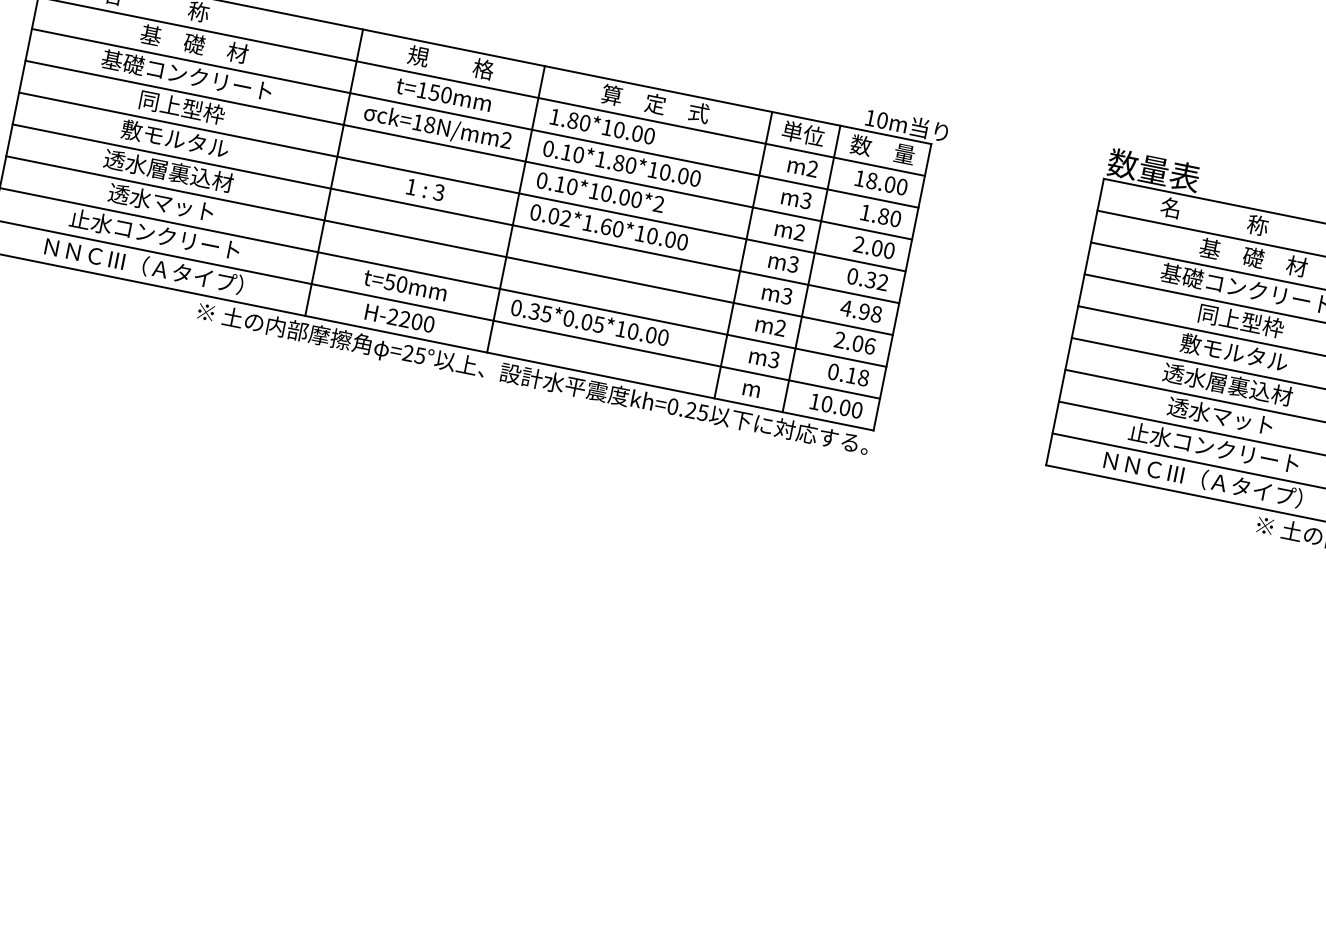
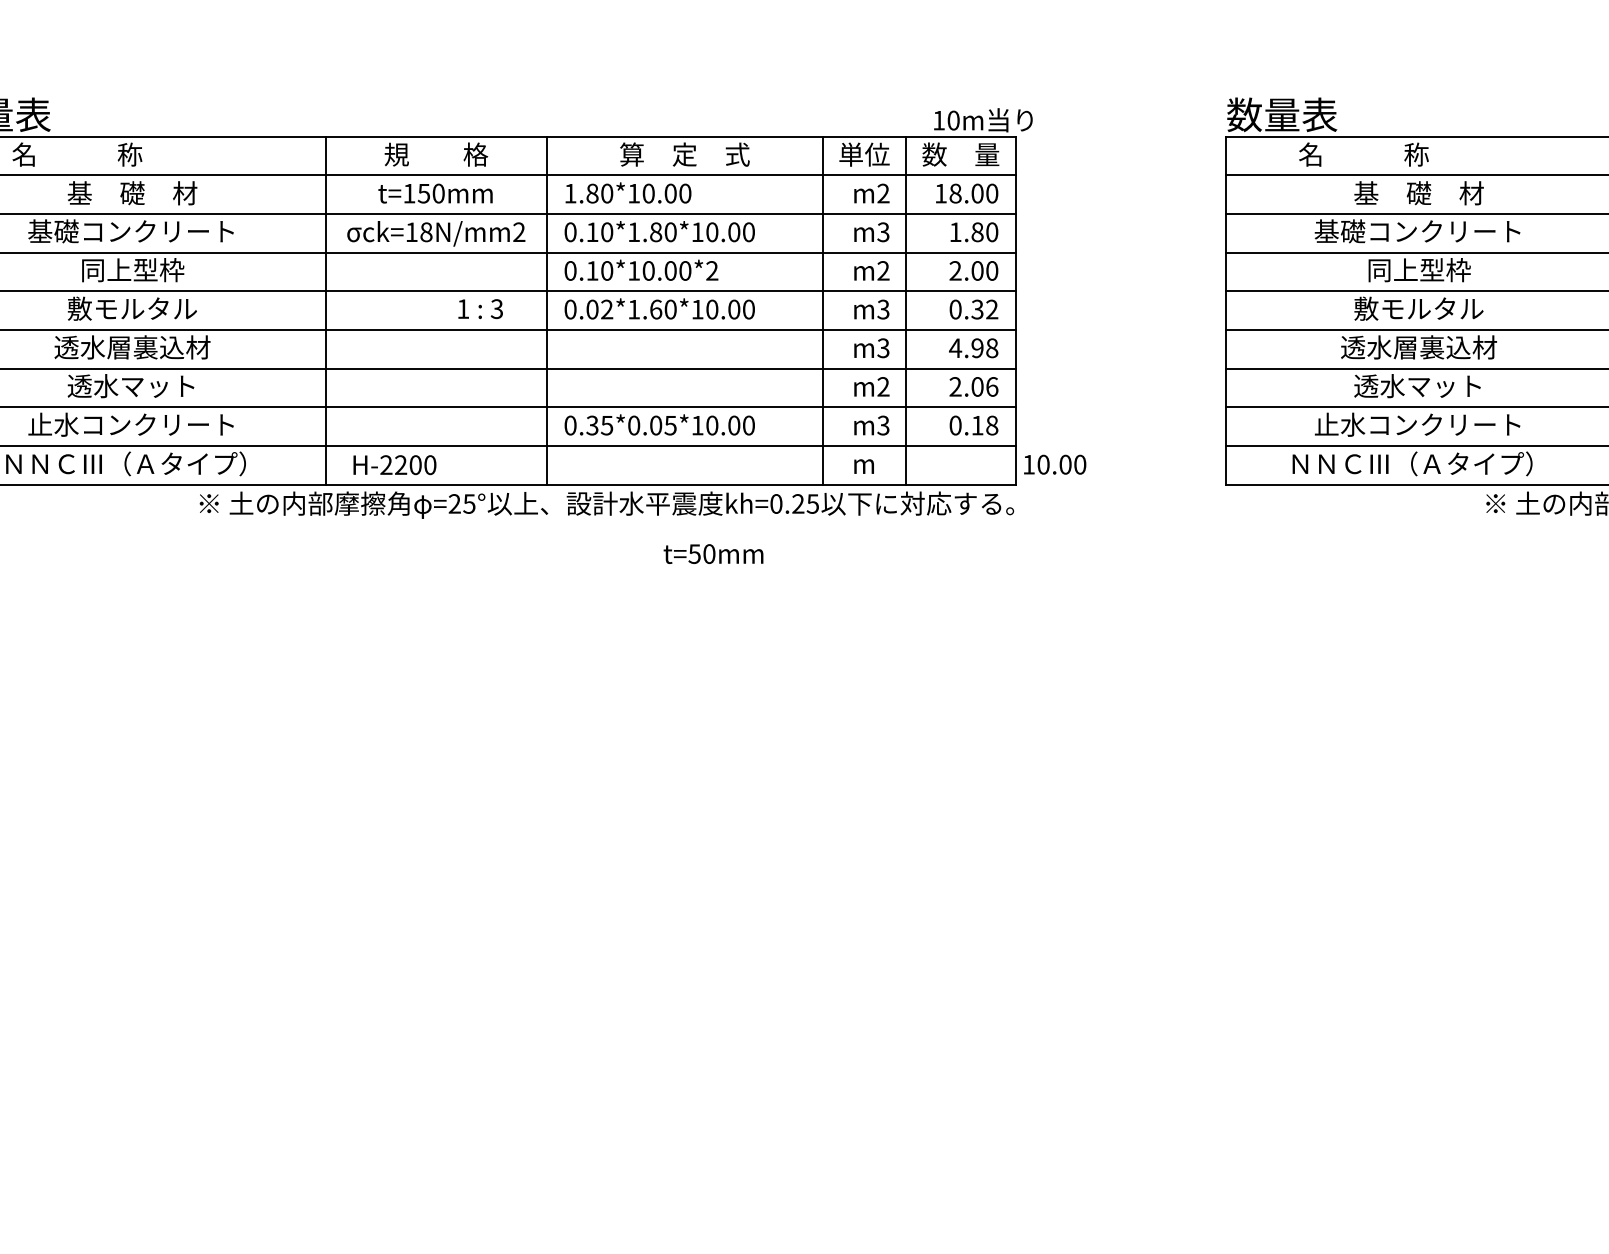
text: (425, 190) -> (480, 309), moved
text: (405, 284) -> (713, 553), moved
text: (399, 318) -> (394, 465), moved
text: (836, 405) -> (1055, 464), moved

